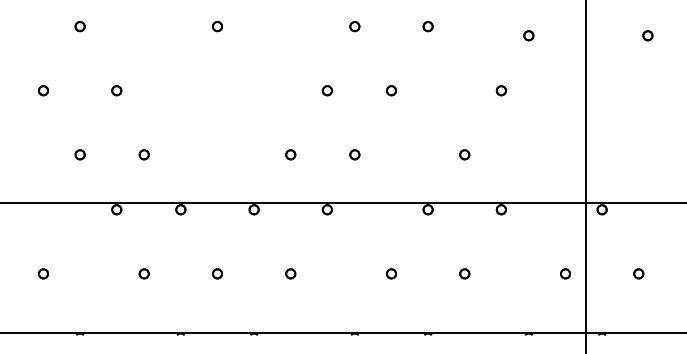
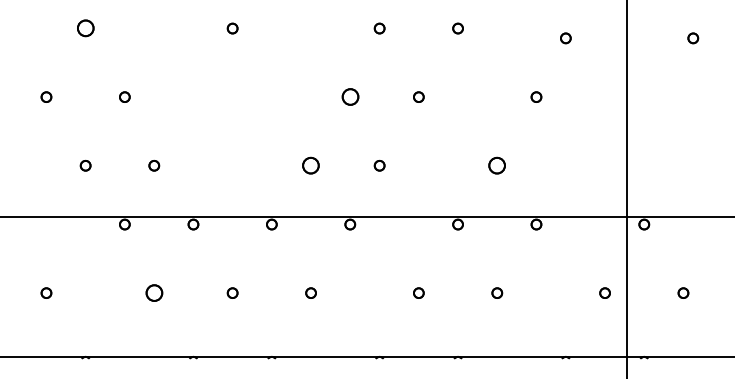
part: (79, 26) -> (84, 28), size x1.6
part: (326, 90) -> (349, 96), size x1.6
part: (290, 154) -> (310, 165), size x1.6
part: (464, 154) -> (496, 165), size x1.6
part: (143, 273) -> (153, 292), size x1.6

